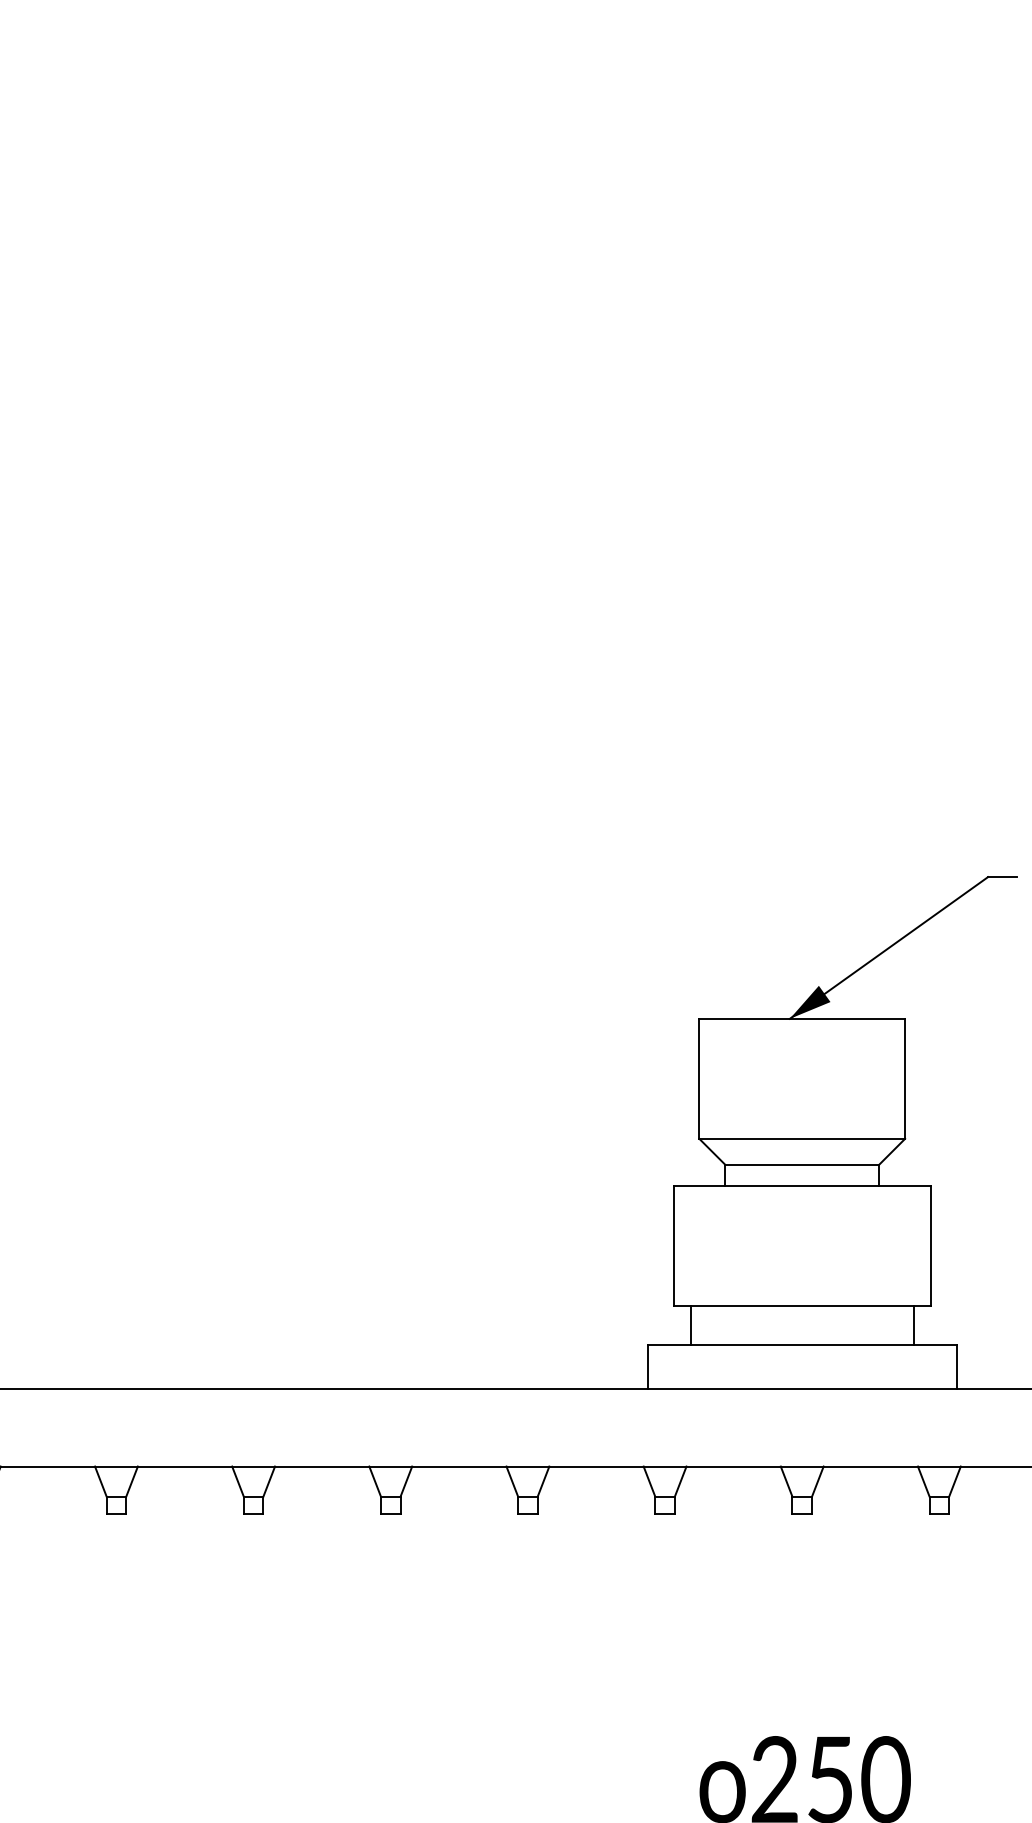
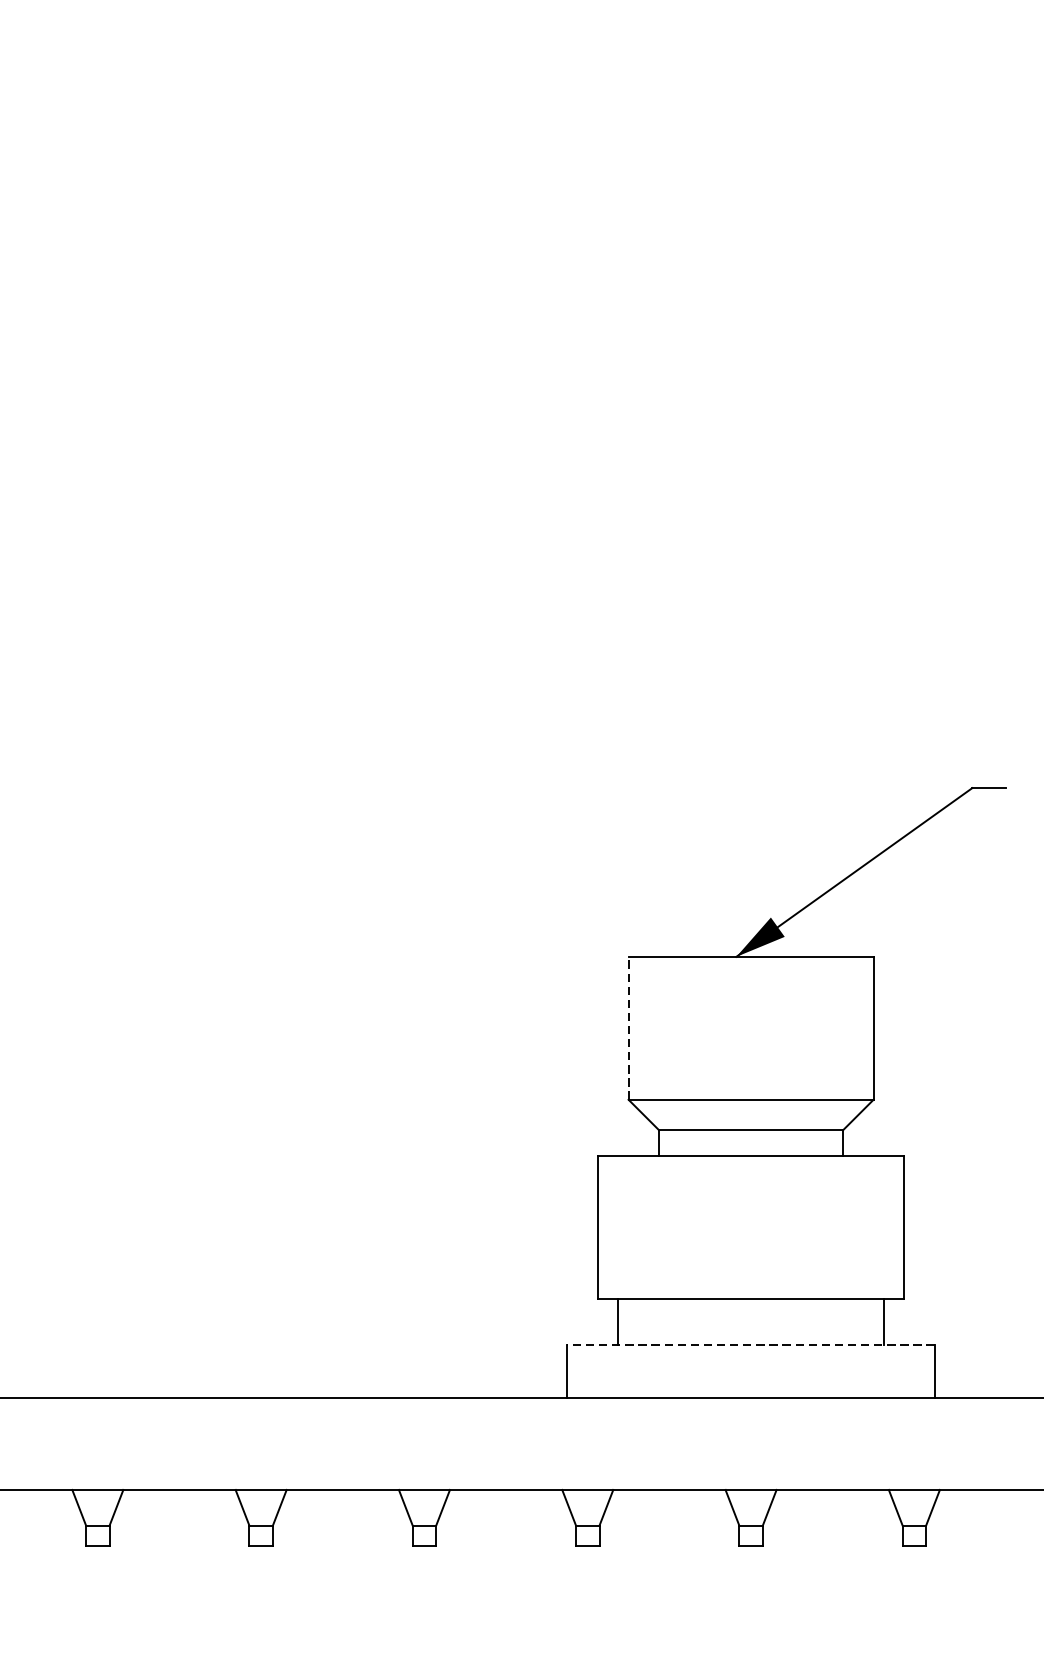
line: (699, 1078) -> (628, 1027), solid -> dashed
line: (801, 1344) -> (750, 1344), solid -> dashed

